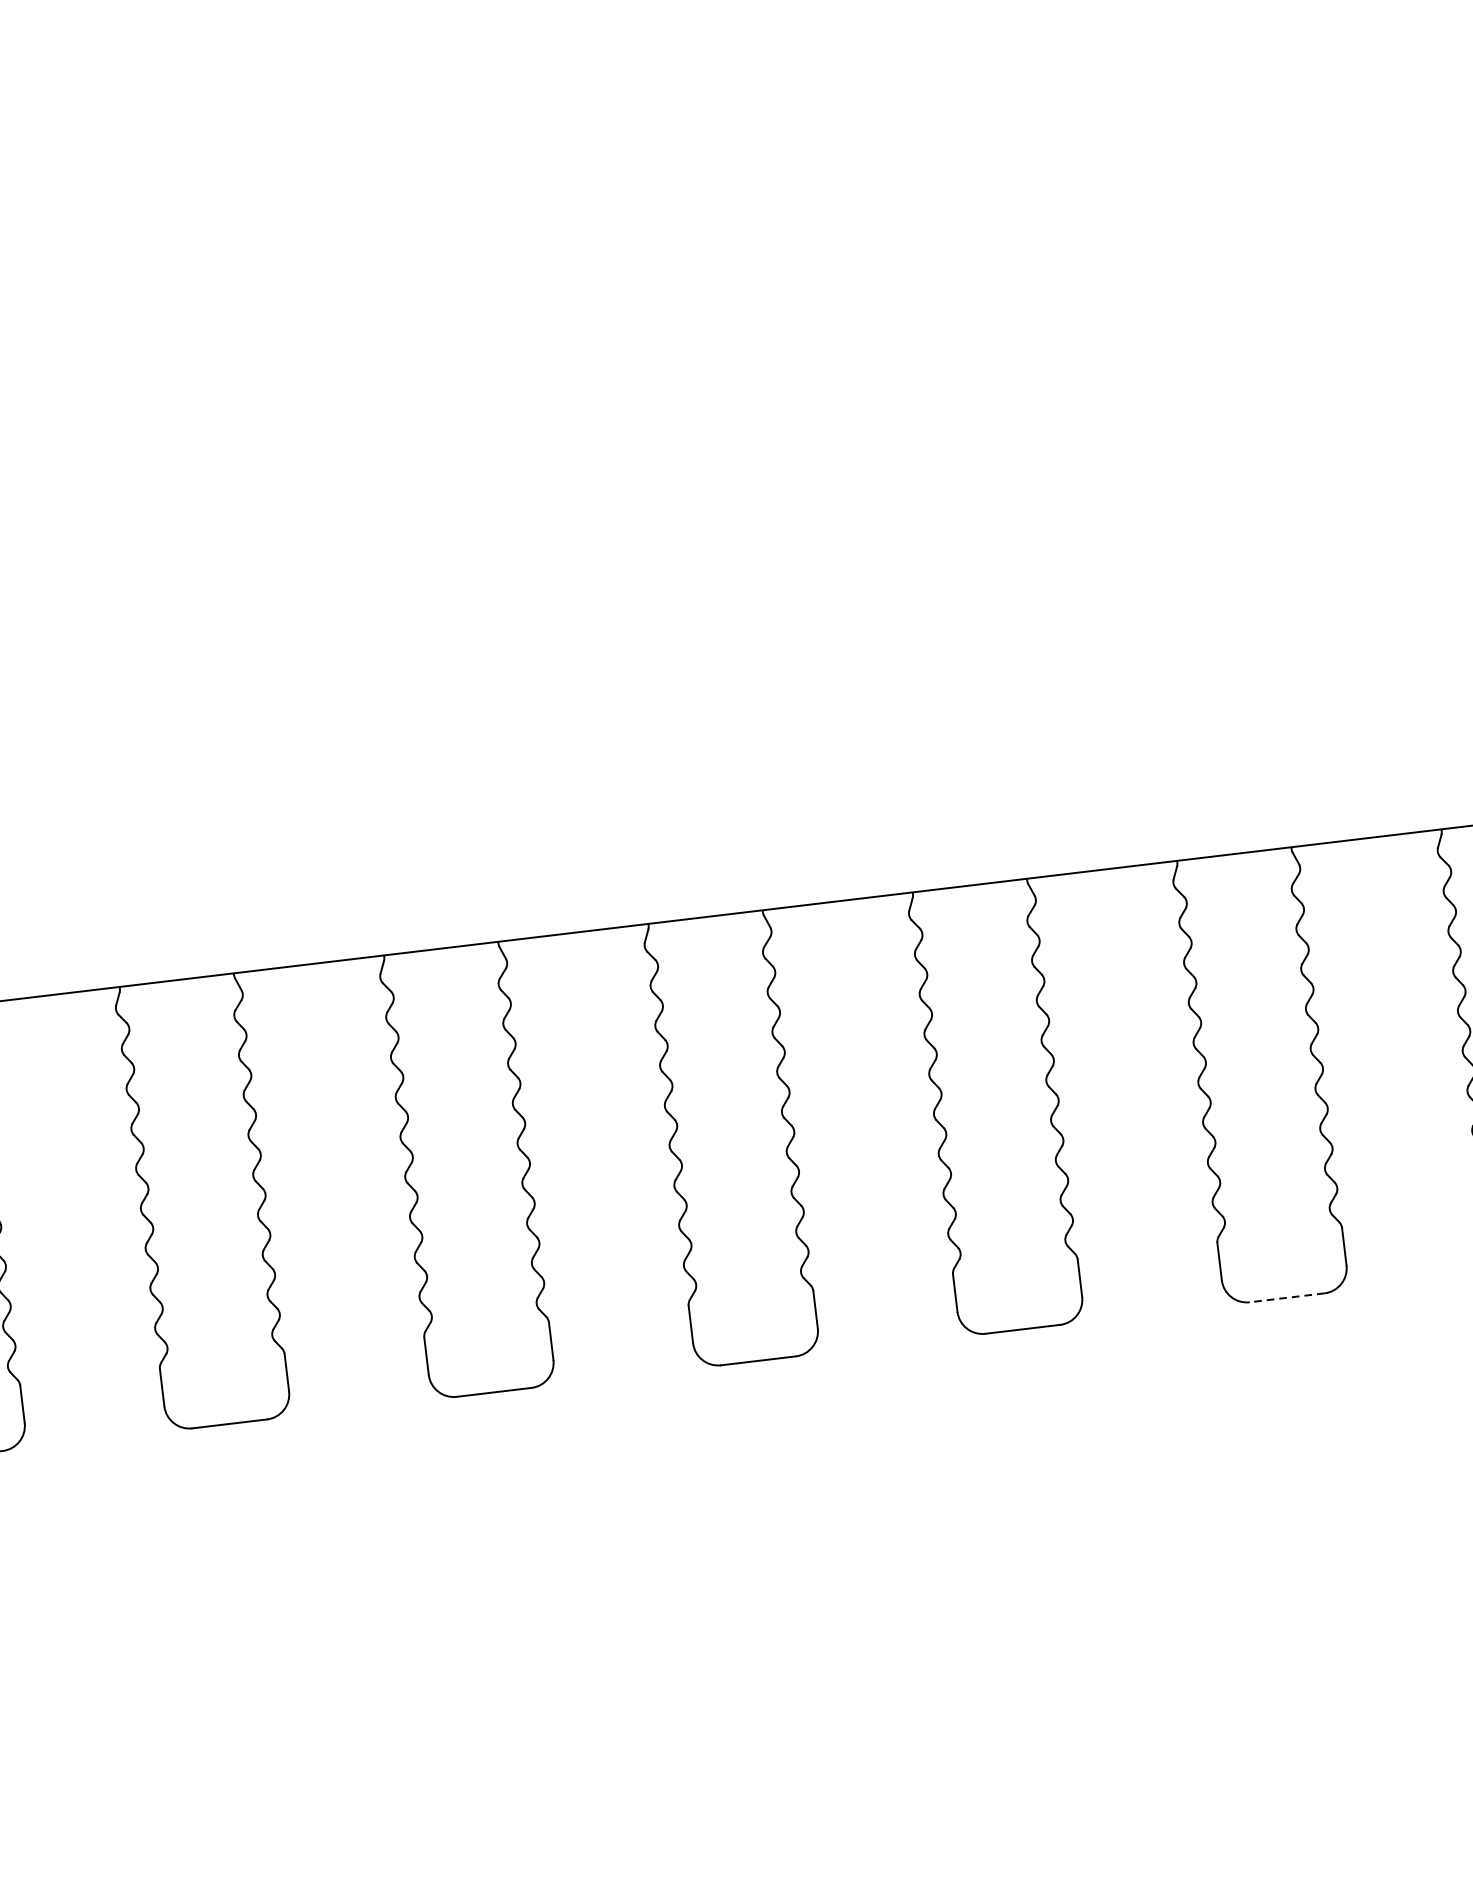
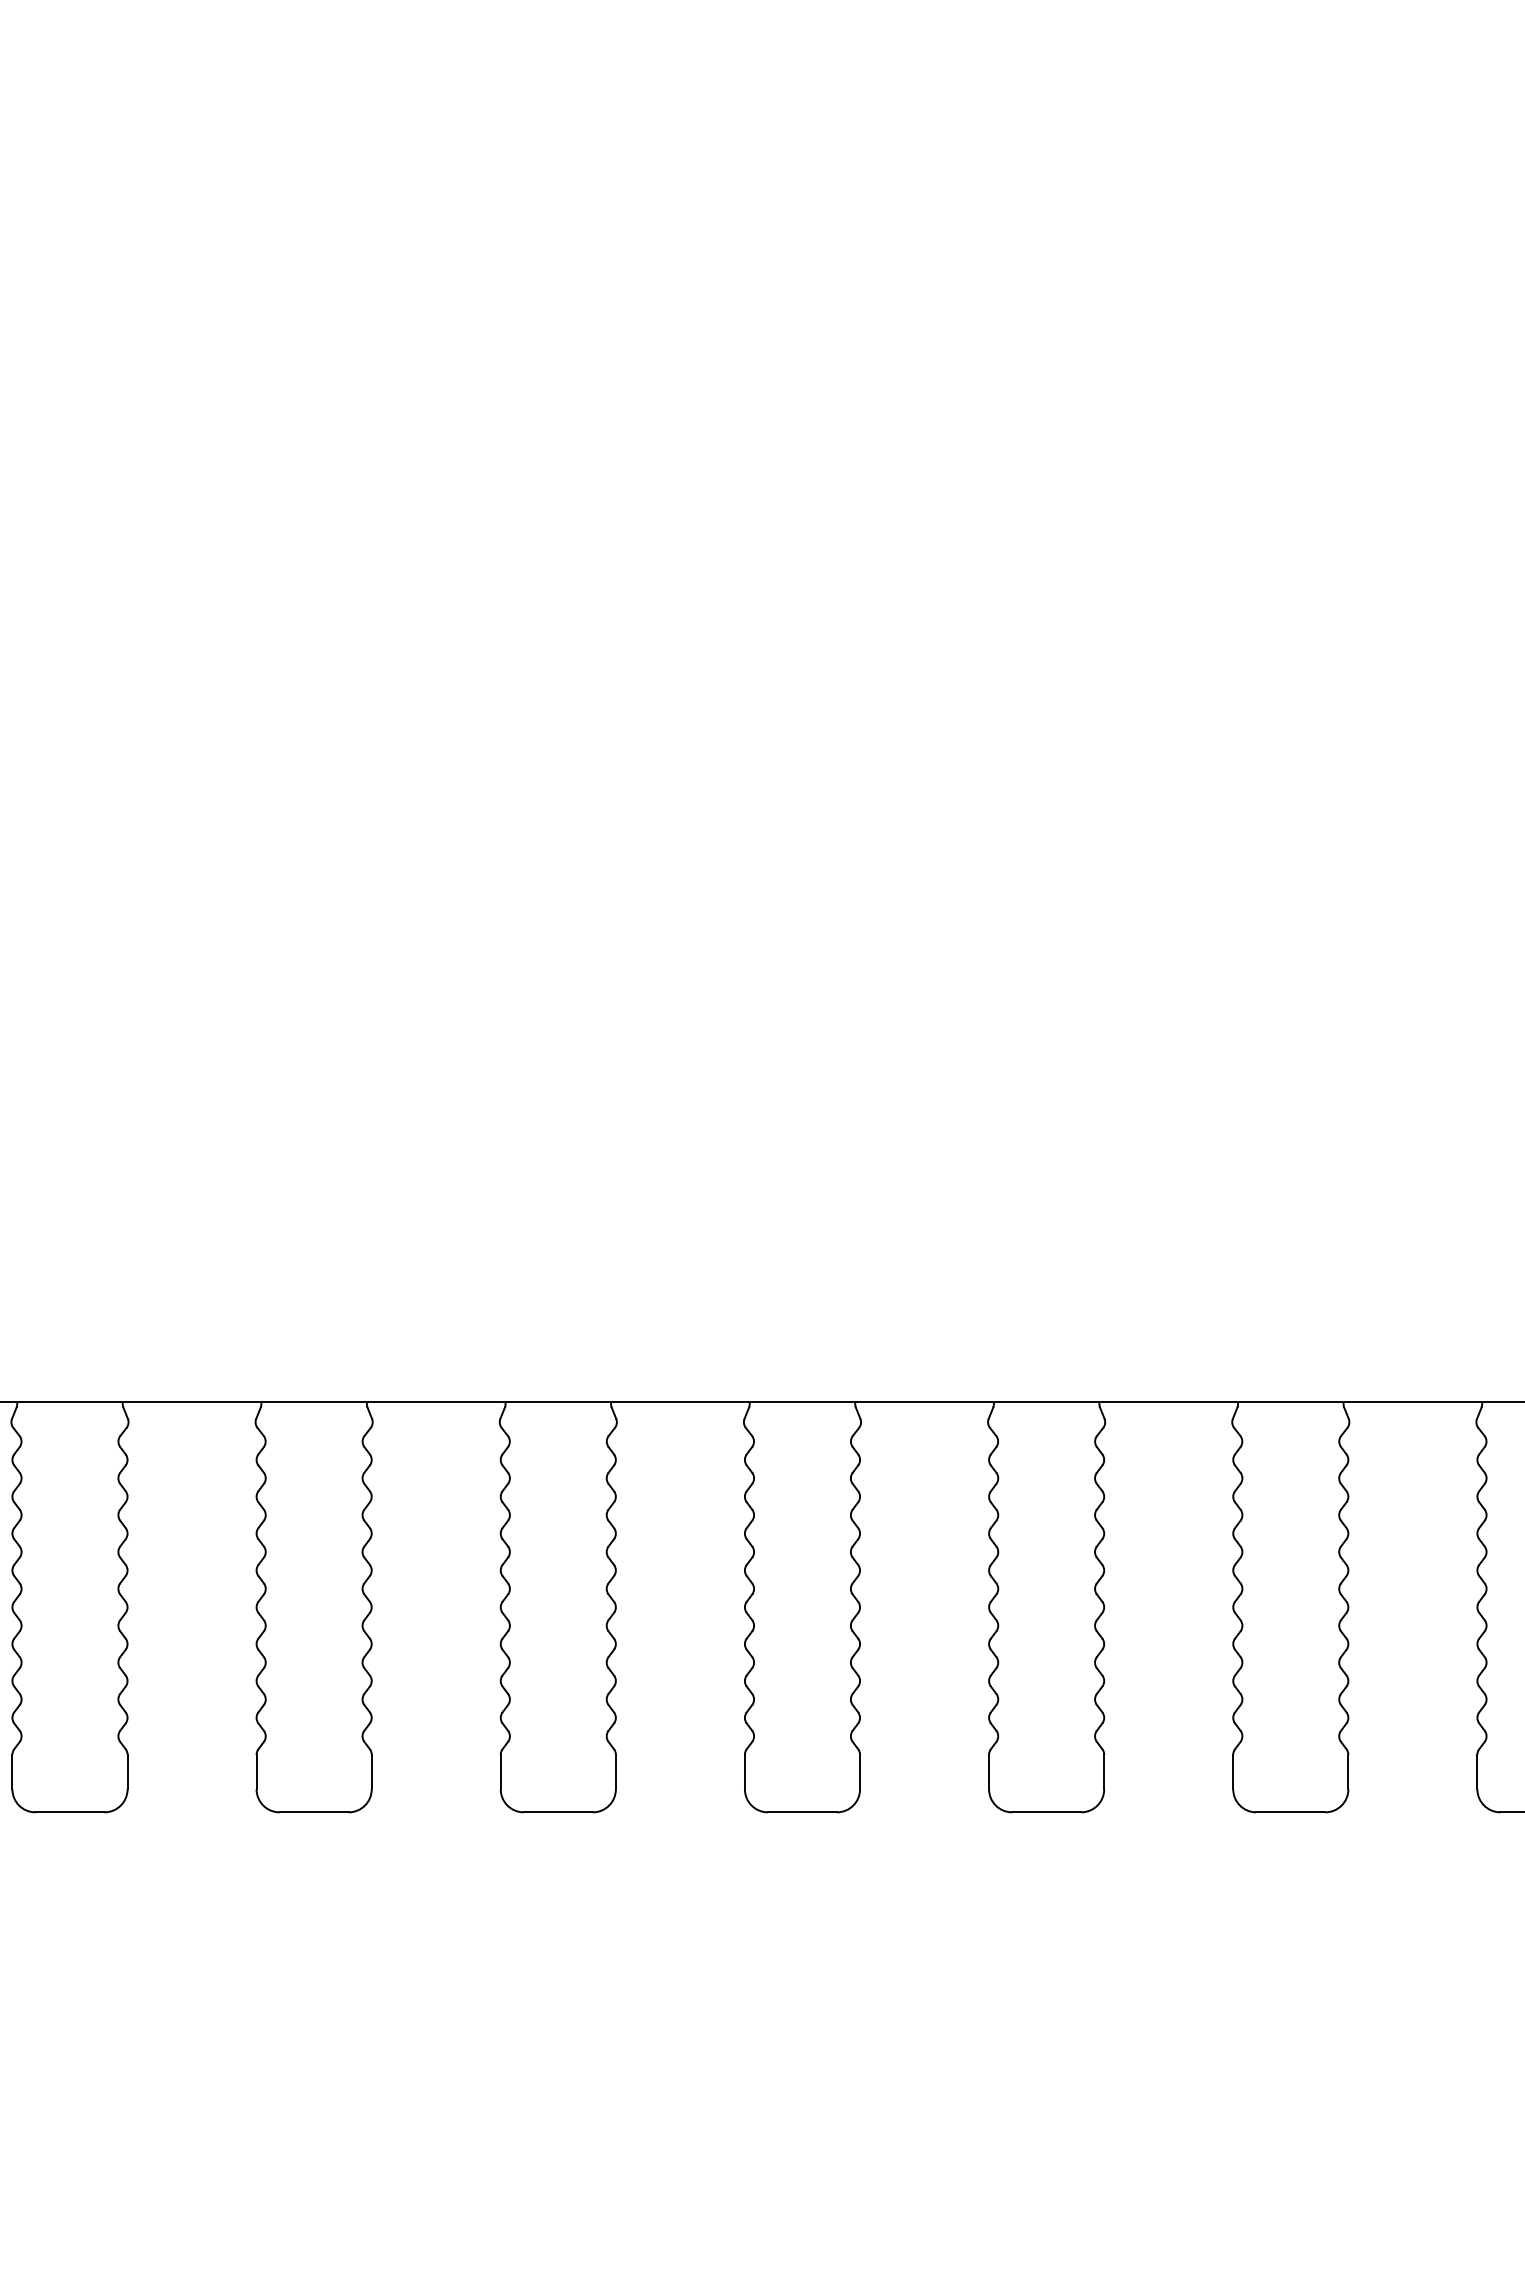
line: (1287, 1298) -> (1046, 1812), dashed -> solid

